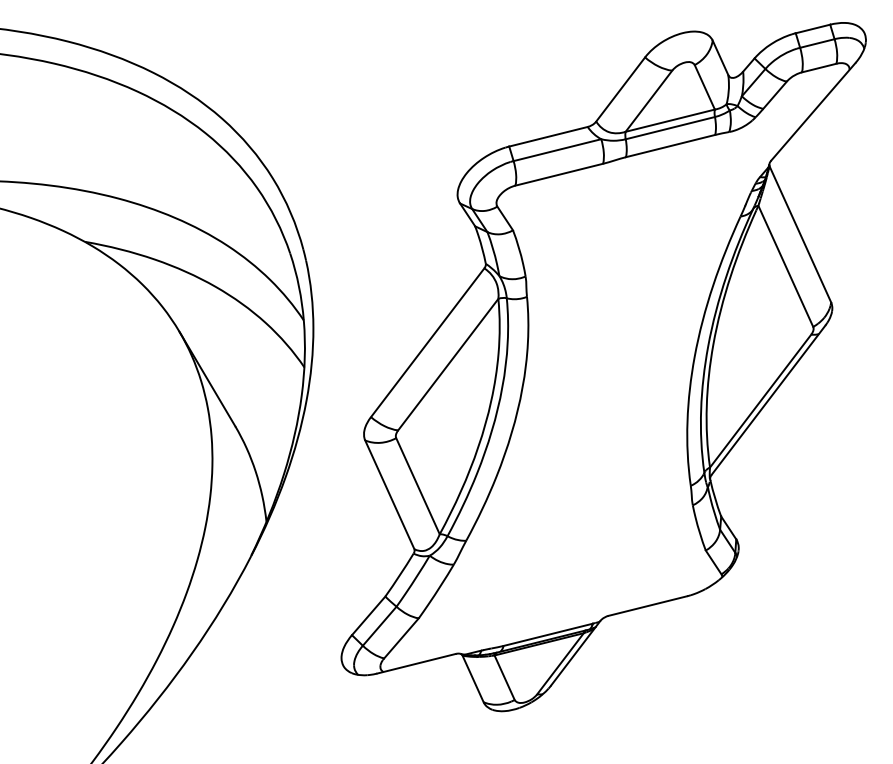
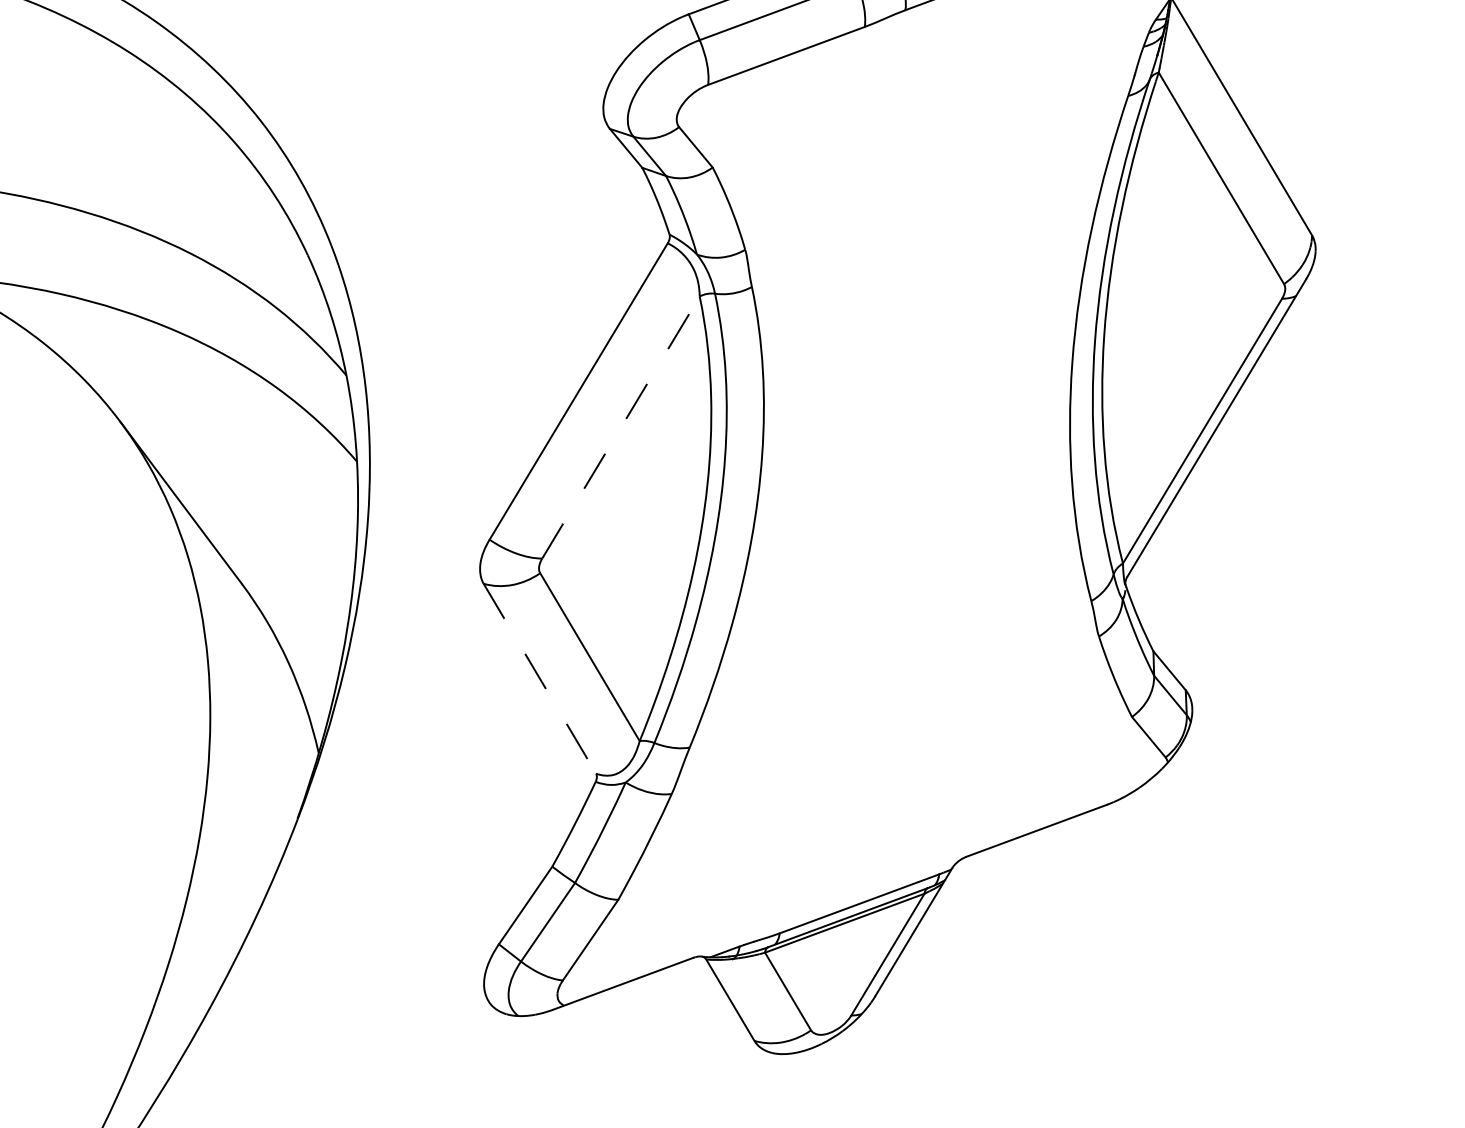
line: (448, 364) -> (621, 427), solid -> dashed
line: (389, 494) -> (539, 678), solid -> dashed

